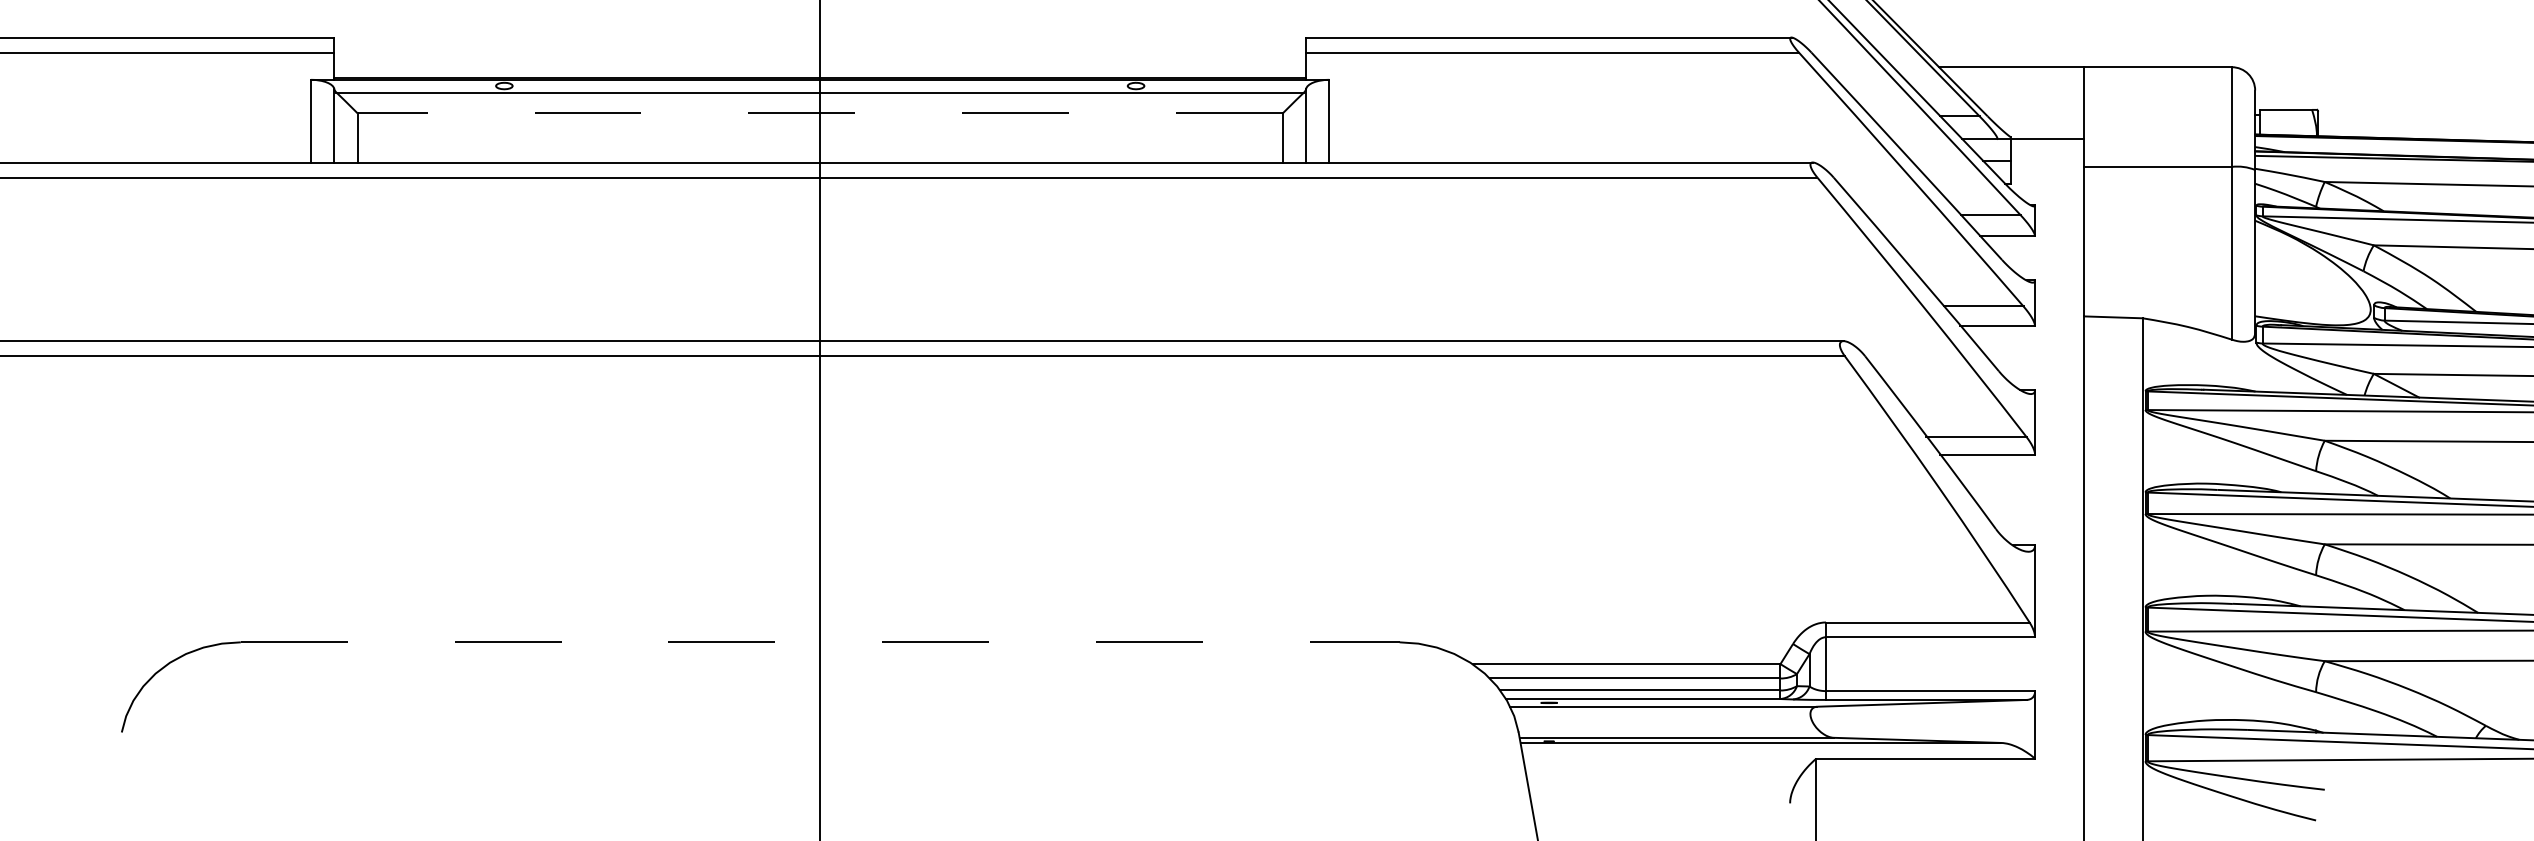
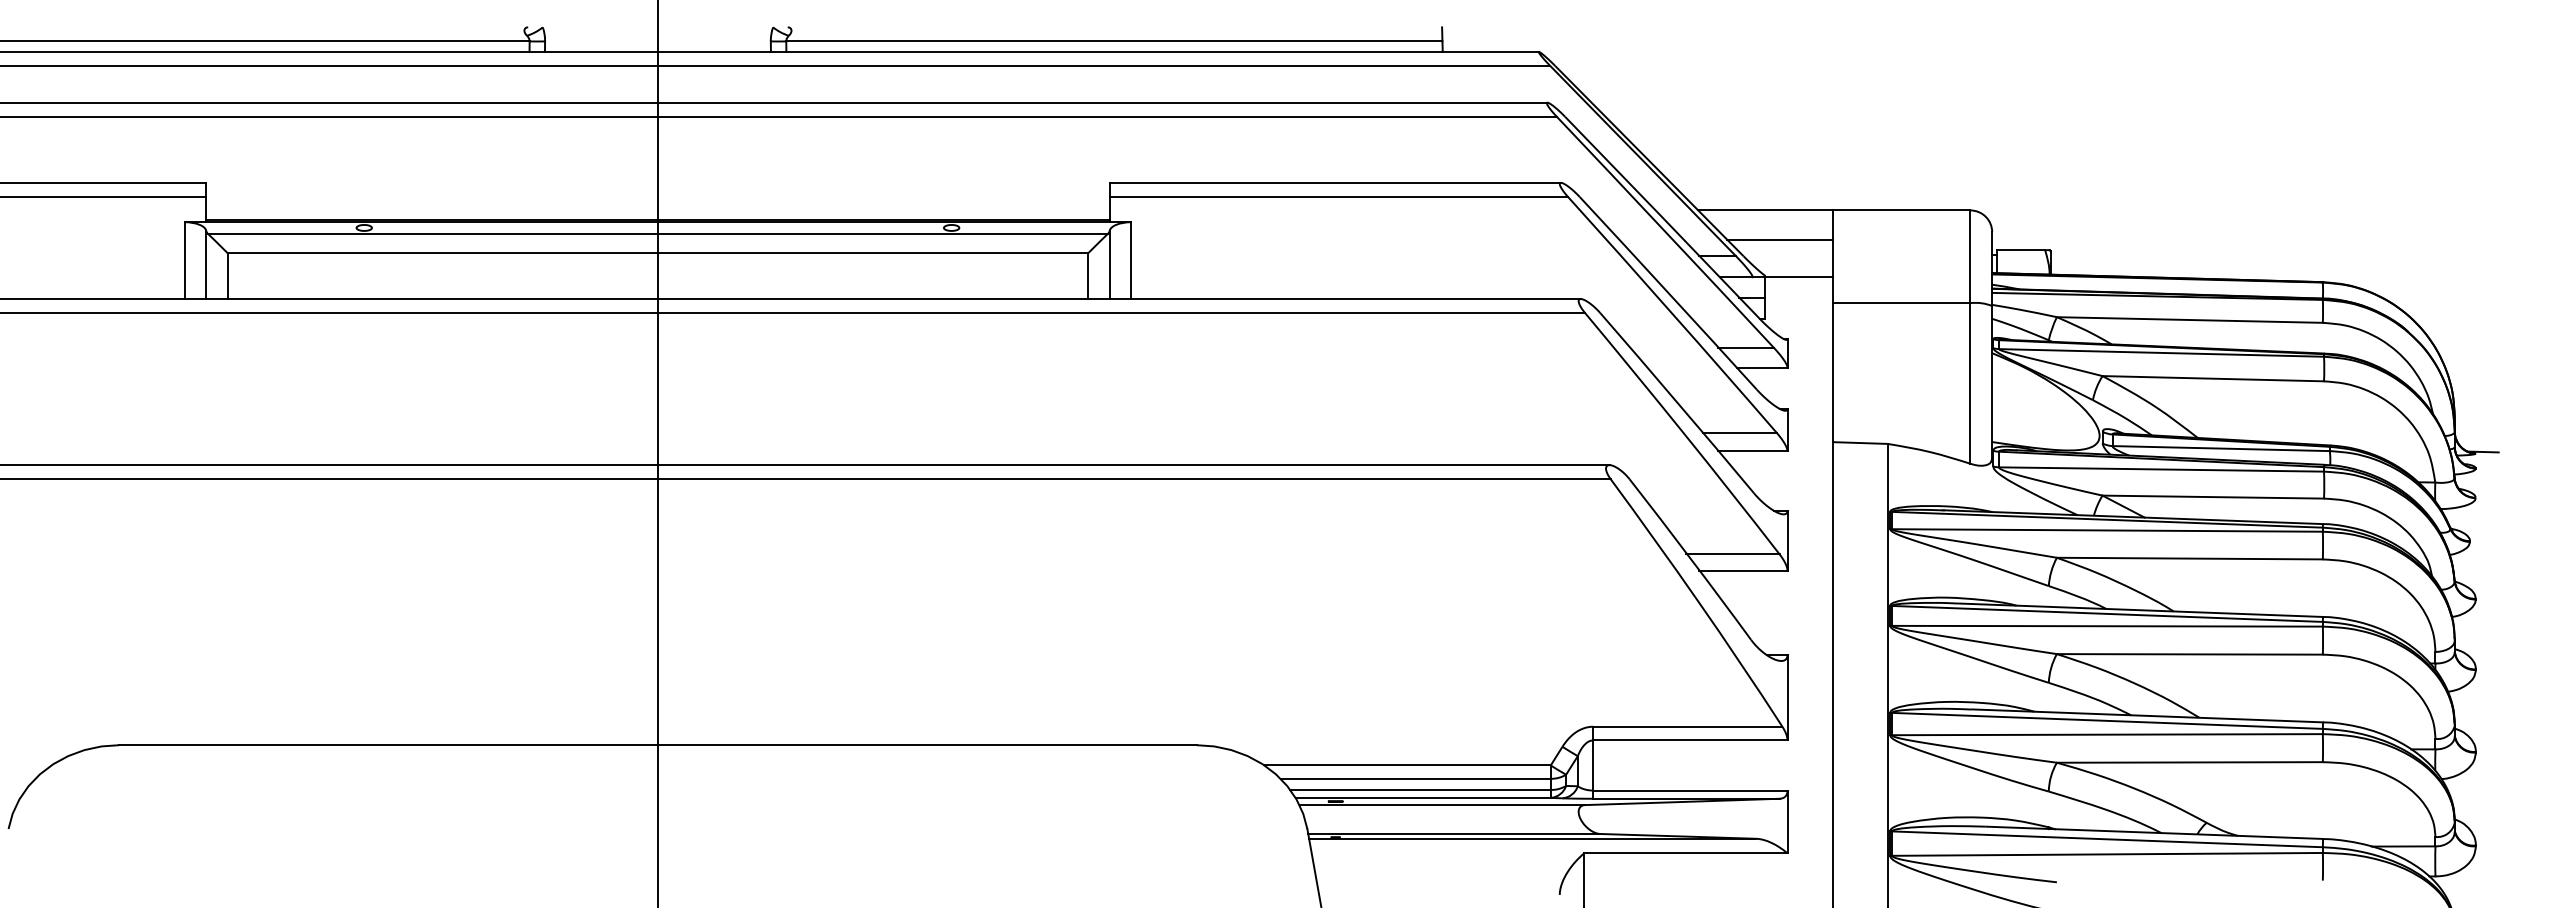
line: (2027, 98) -> (1780, 239), added
line: (819, 113) -> (657, 253), dashed -> solid
line: (819, 642) -> (657, 745), dashed -> solid

